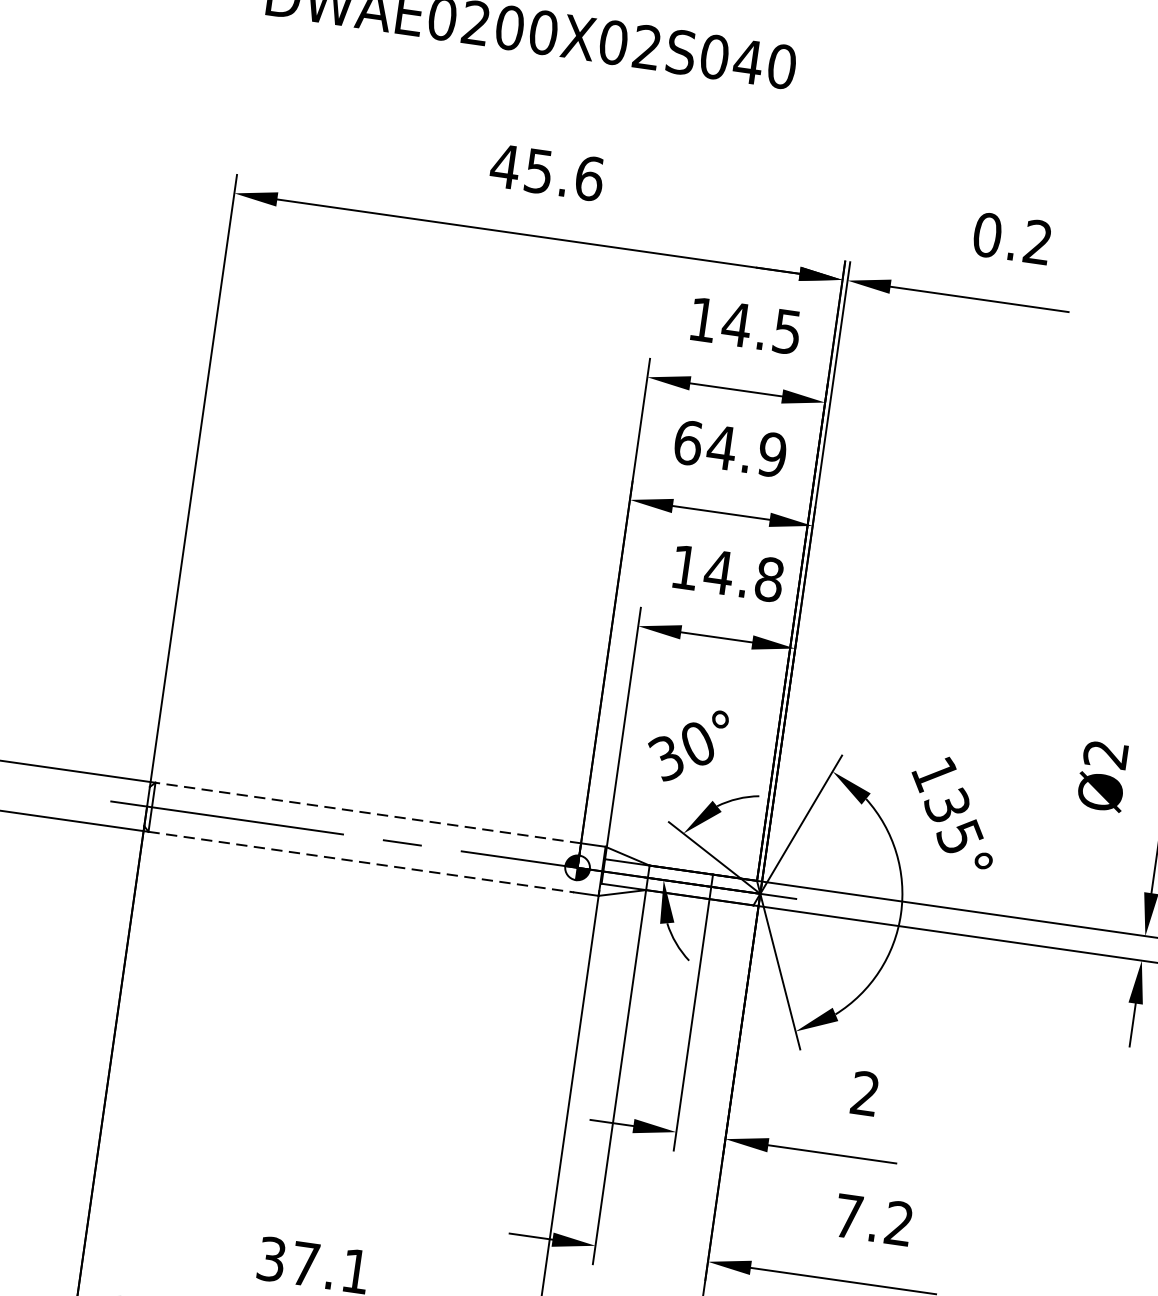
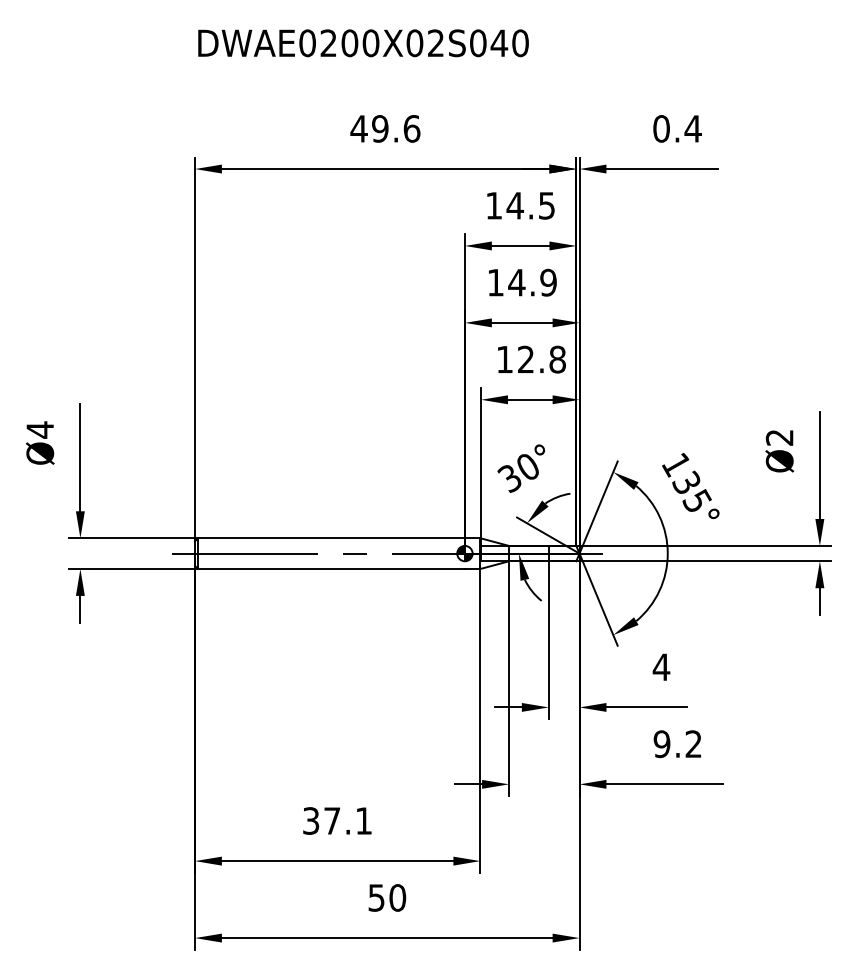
text: (539, 170) -> (380, 128), 45.6 -> 49.6
text: (1036, 241) -> (692, 128), 0.2 -> 0.4
text: (687, 442) -> (495, 282), 64.9 -> 14.9
text: (718, 572) -> (525, 359), 14.8 -> 12.8
line: (368, 813) -> (331, 538), dashed -> solid
line: (363, 861) -> (332, 568), dashed -> solid
text: (865, 1092) -> (661, 666), 2 -> 4
text: (847, 1216) -> (661, 744), 7.2 -> 9.2

